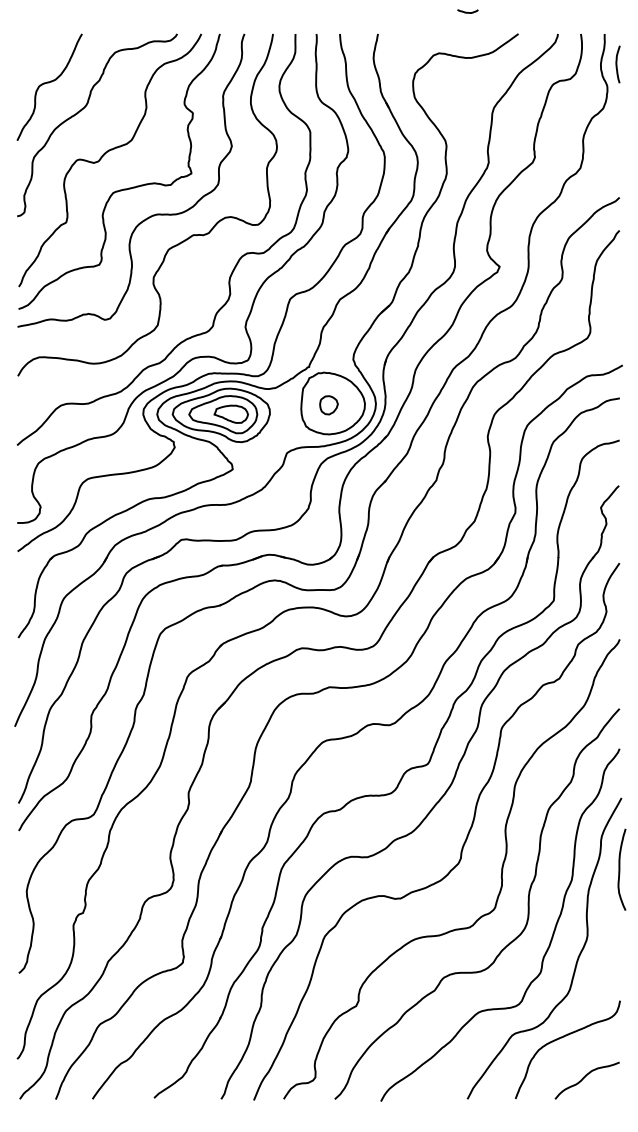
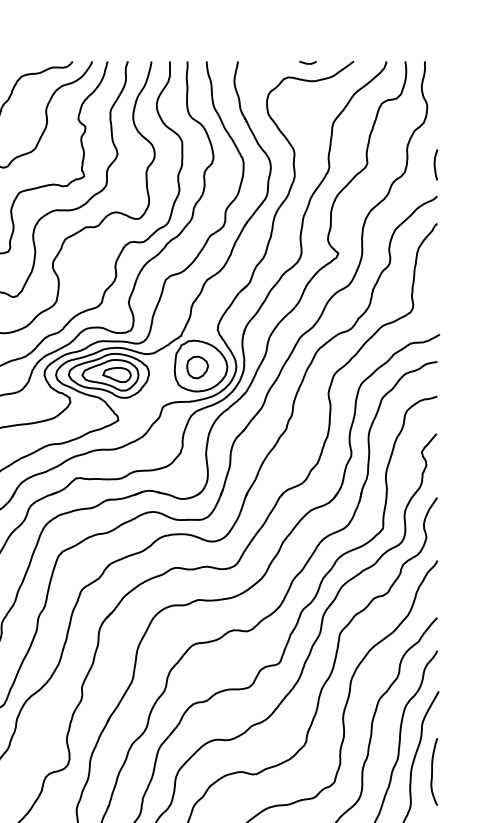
curve: (467, 11) -> (307, 62), moved
curve: (617, 64) -> (435, 164), moved
part: (328, 405) -> (197, 367), size x1.43
curve: (620, 869) -> (433, 771), moved

